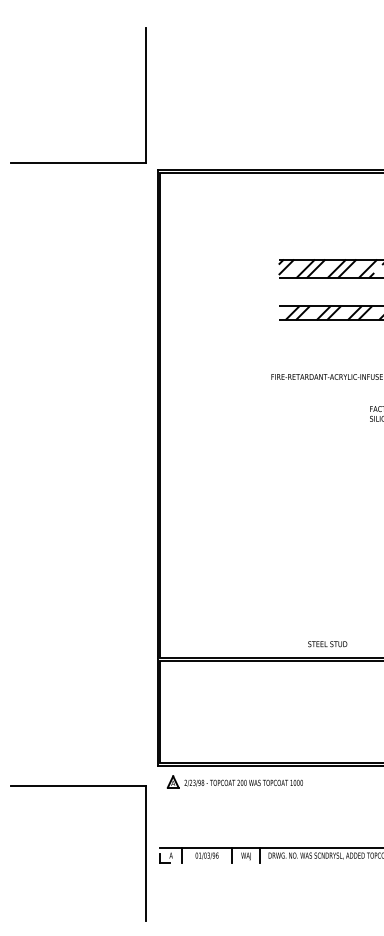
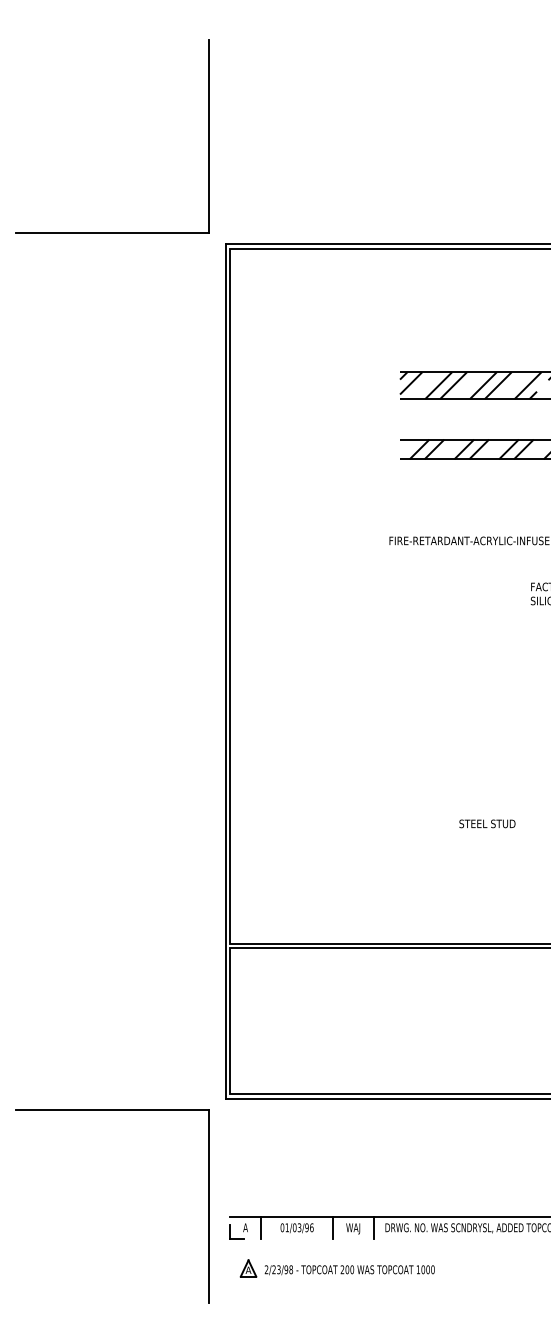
text: (327, 644) -> (487, 824), moved
part: (234, 781) -> (336, 1267), moved
part: (78, 786) -> (112, 1109), moved

